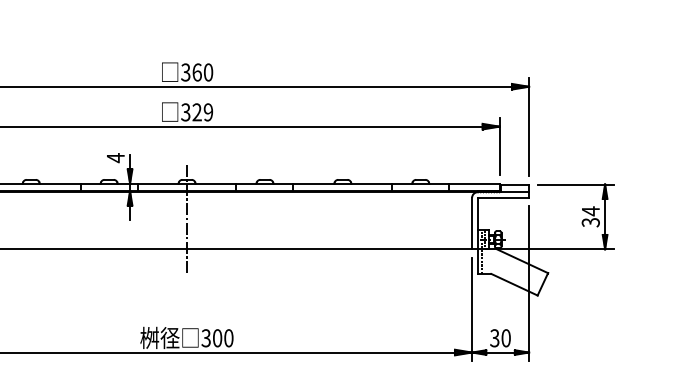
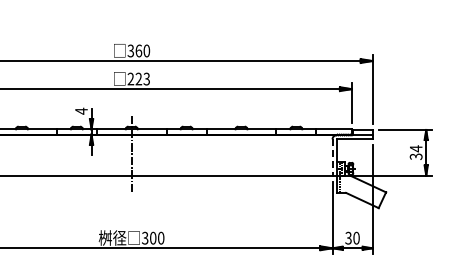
text: (196, 112) -> (138, 79), 329 -> 223
line: (472, 223) -> (332, 157), solid -> dashed

